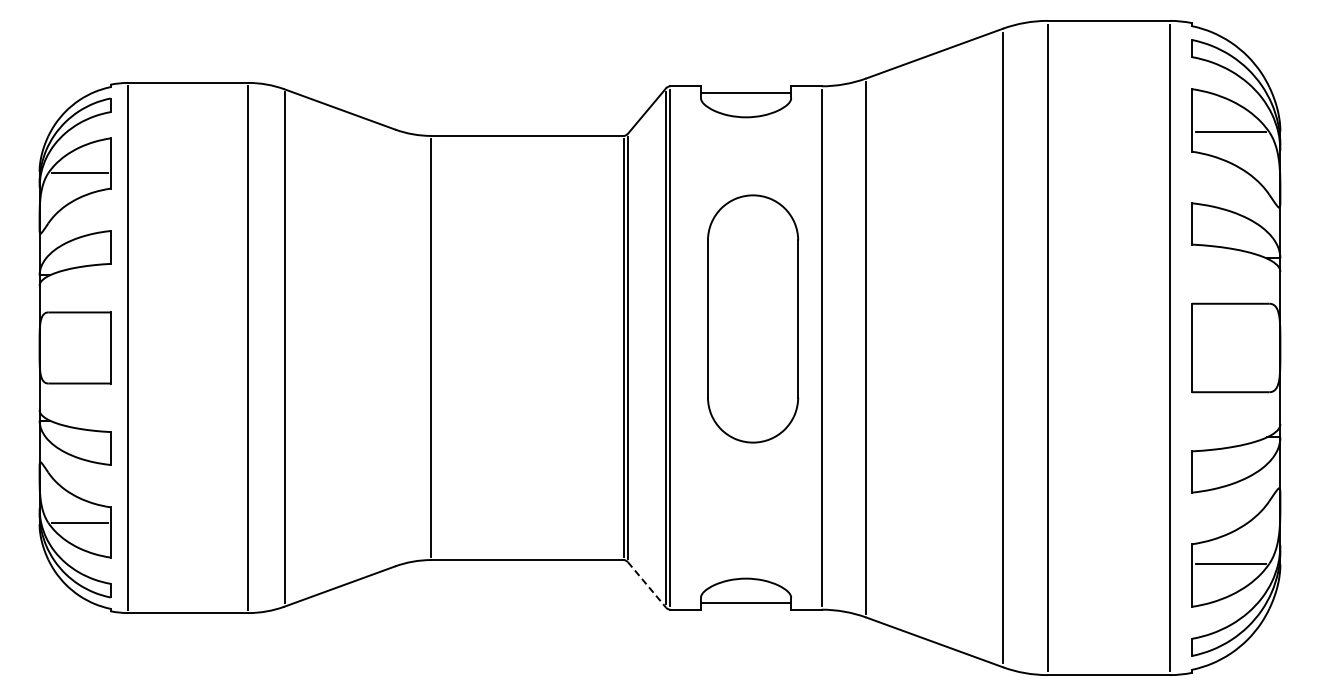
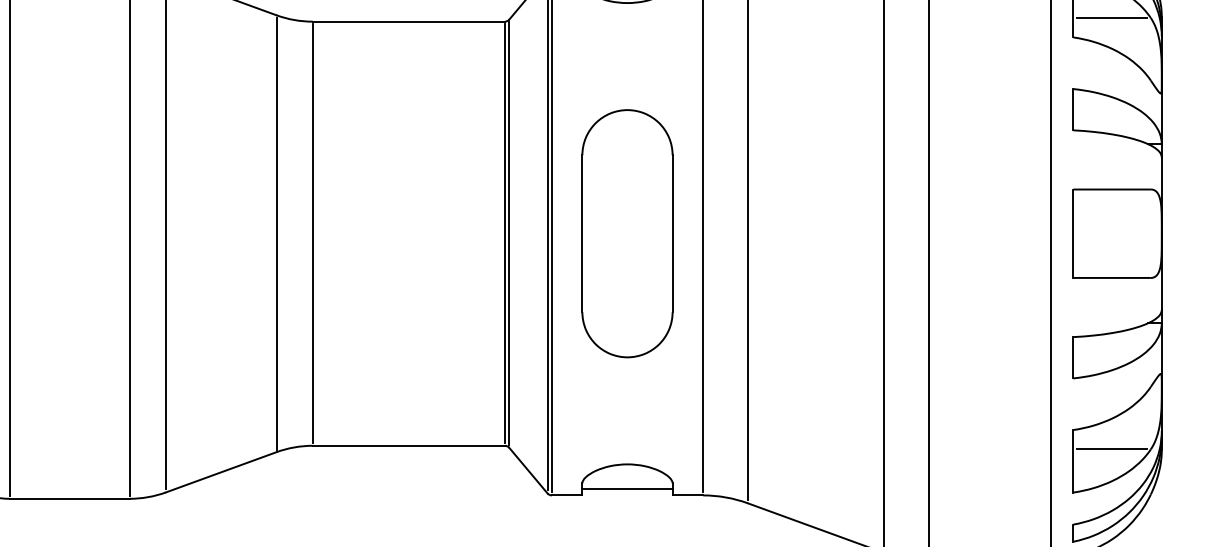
part: (753, 318) -> (627, 233), moved
line: (395, 347) -> (276, 233), added
line: (646, 584) -> (527, 470), dashed -> solid

